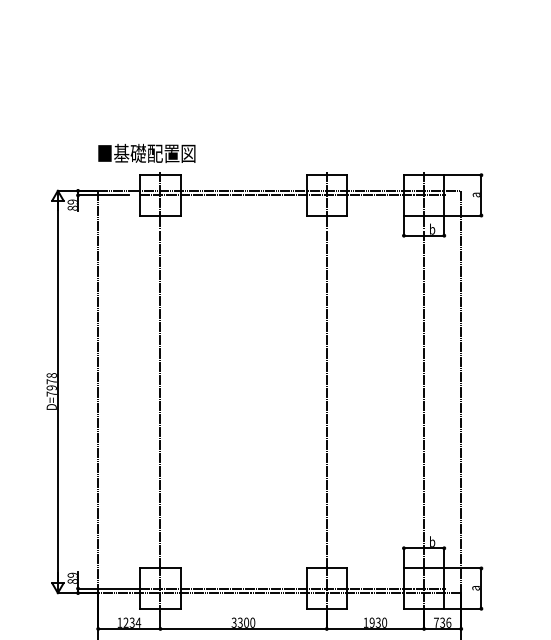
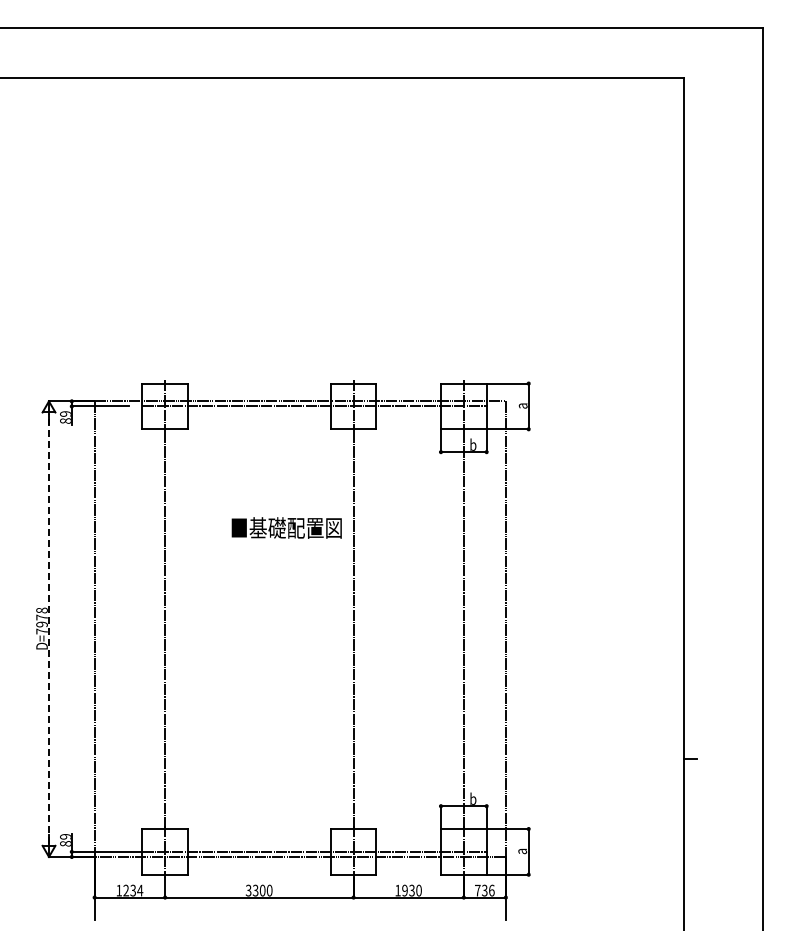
text: (146, 153) -> (286, 527), moved
line: (57, 392) -> (48, 629), solid -> dashed

